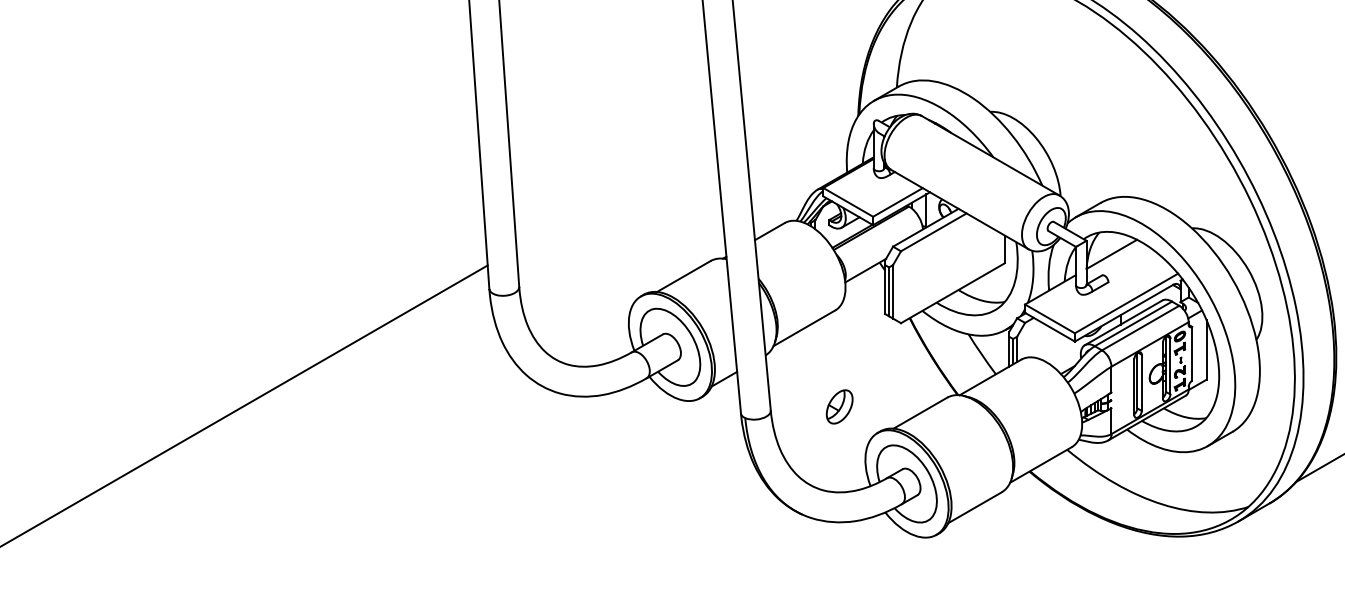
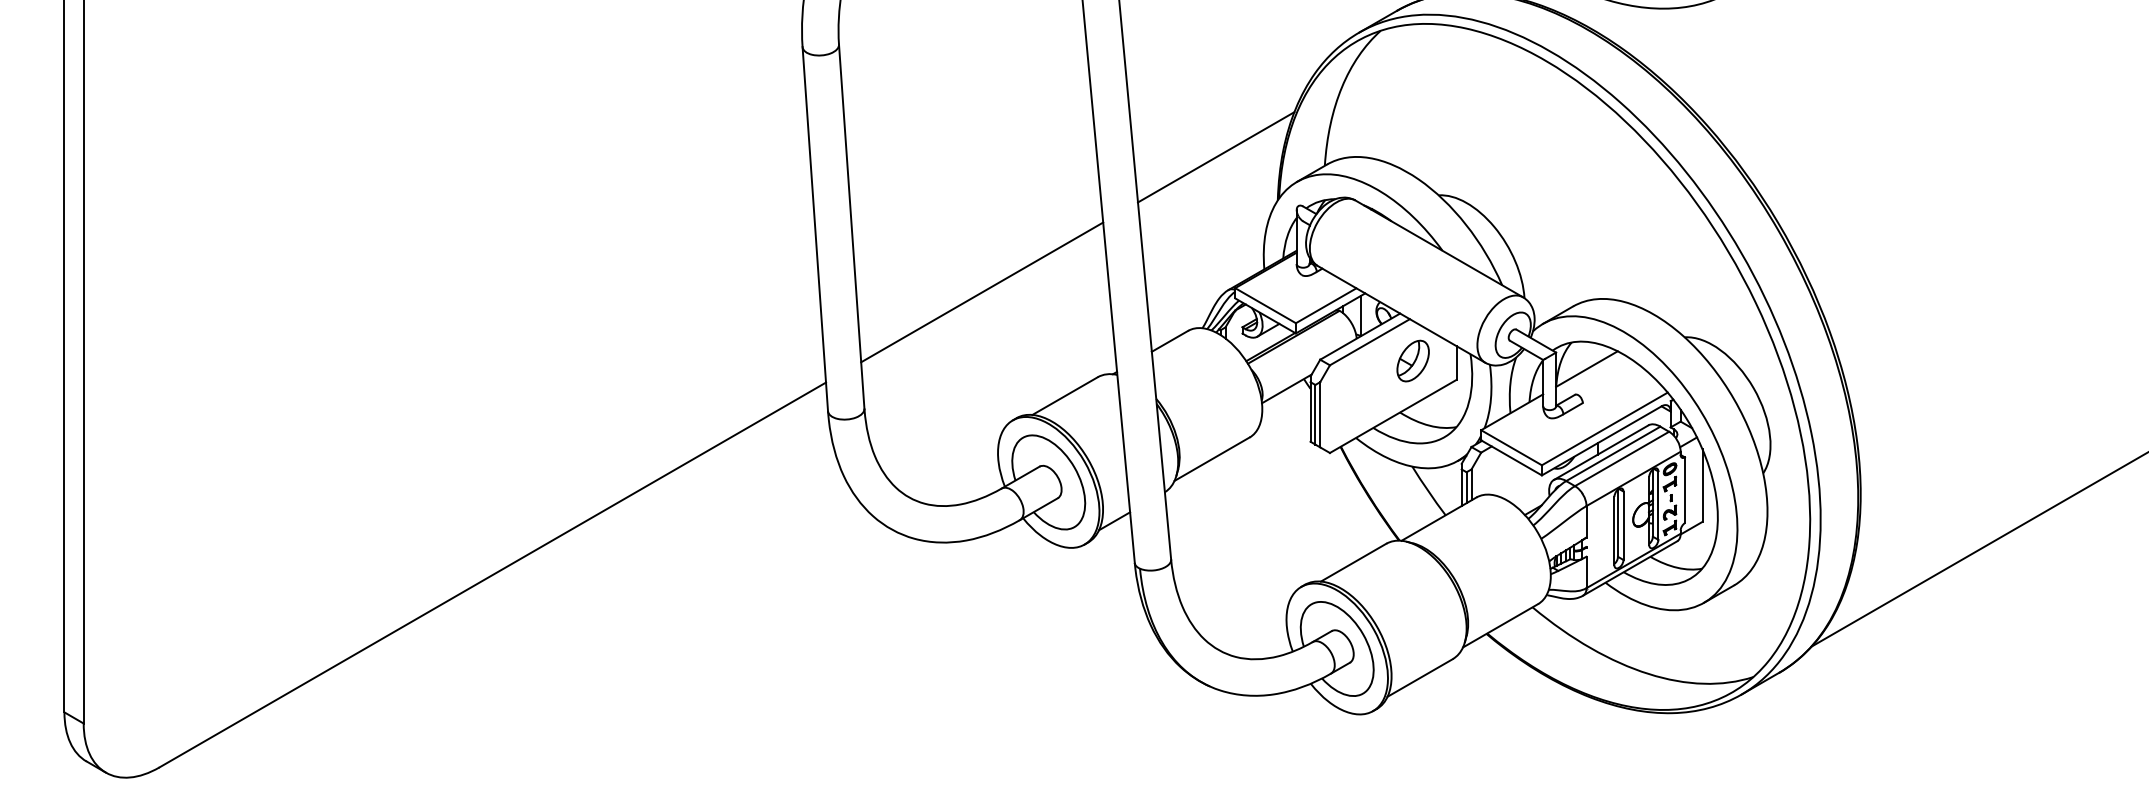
line: (807, 80) -> (1215, 157), added
line: (616, 191) -> (982, 292), added
part: (839, 406) -> (1412, 360), moved

